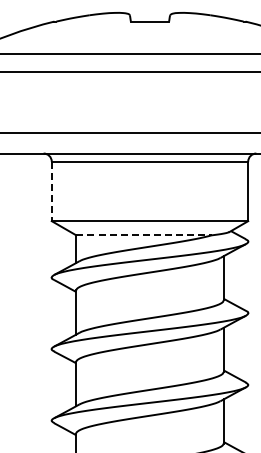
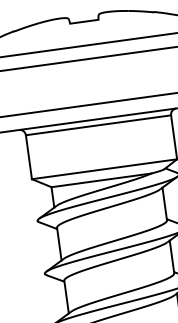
line: (51, 191) -> (28, 157), dashed -> solid
line: (143, 235) -> (101, 180), dashed -> solid

